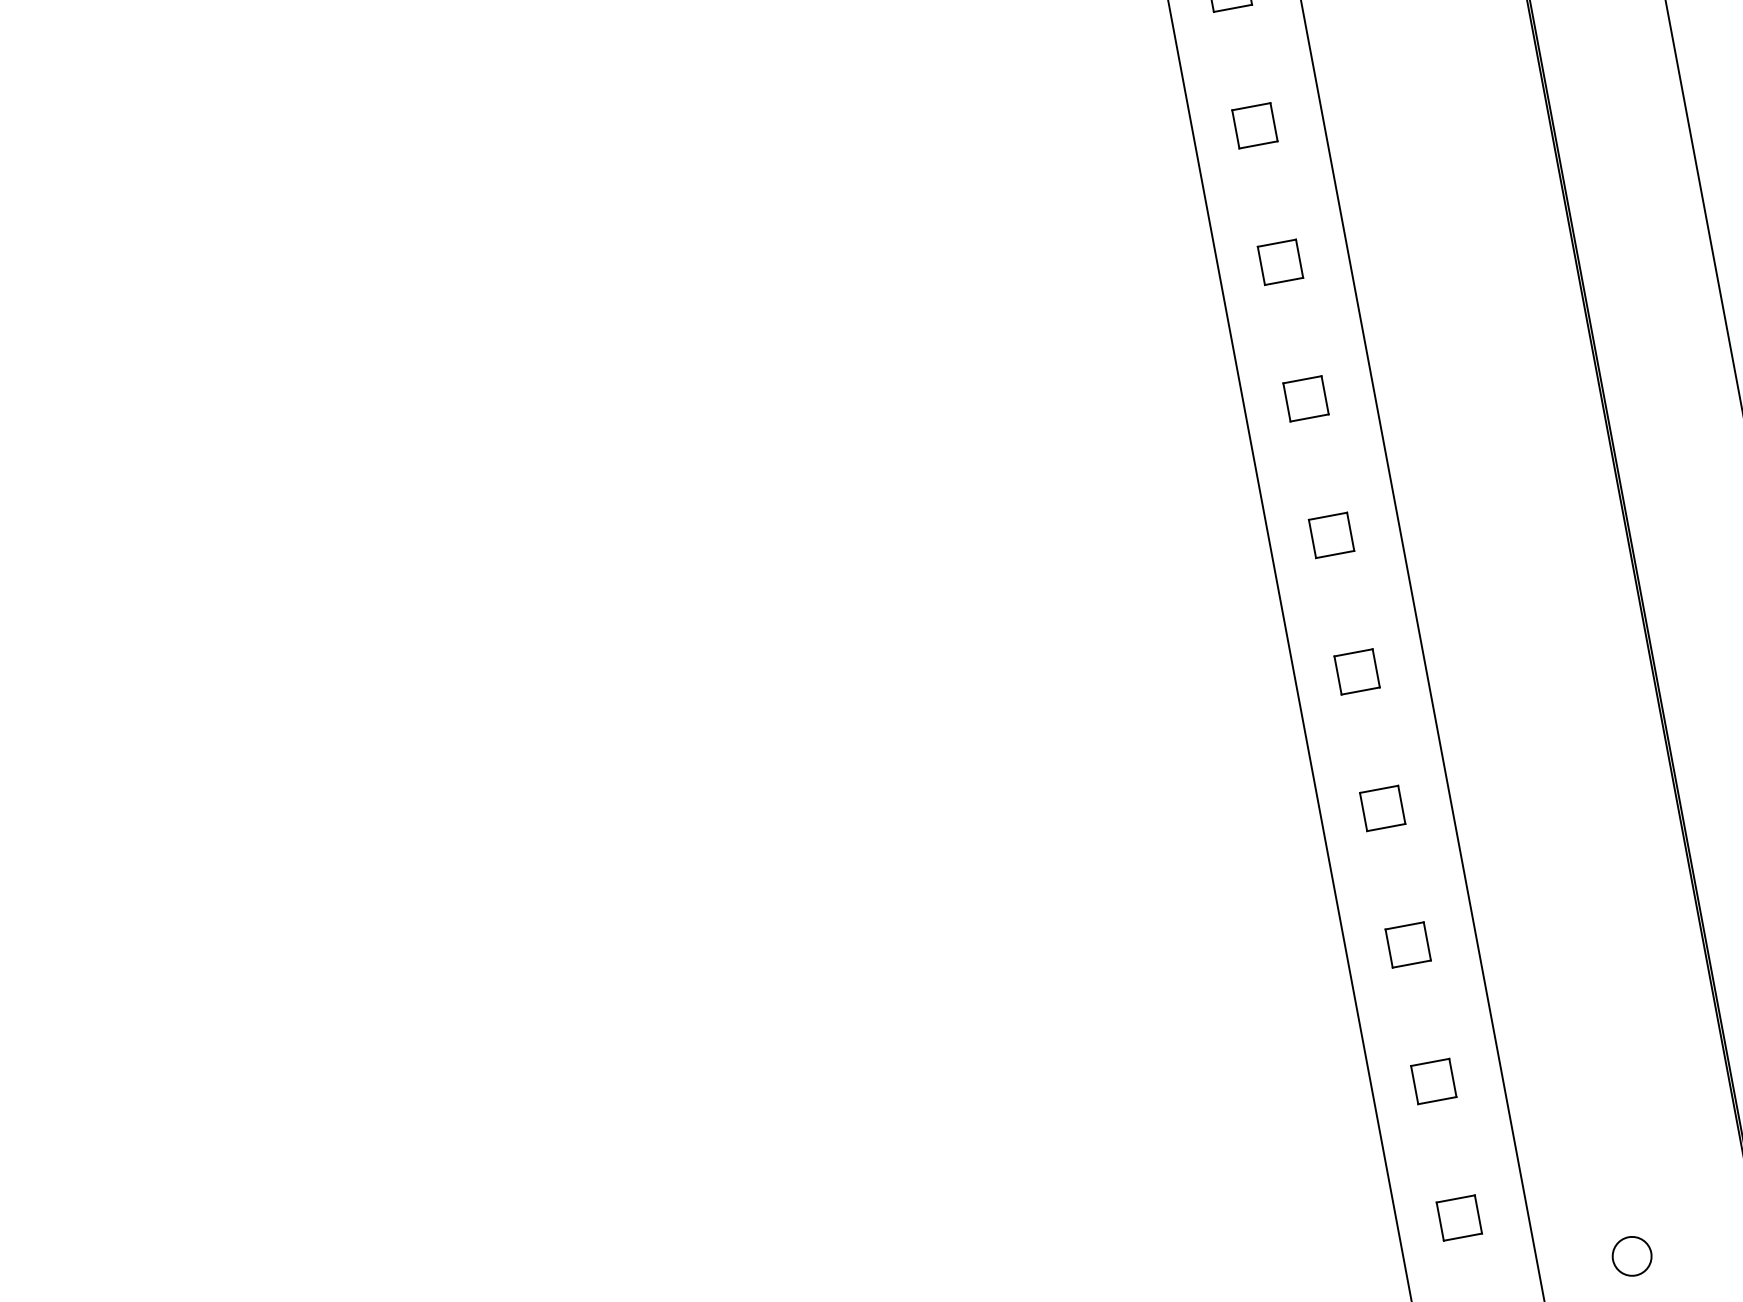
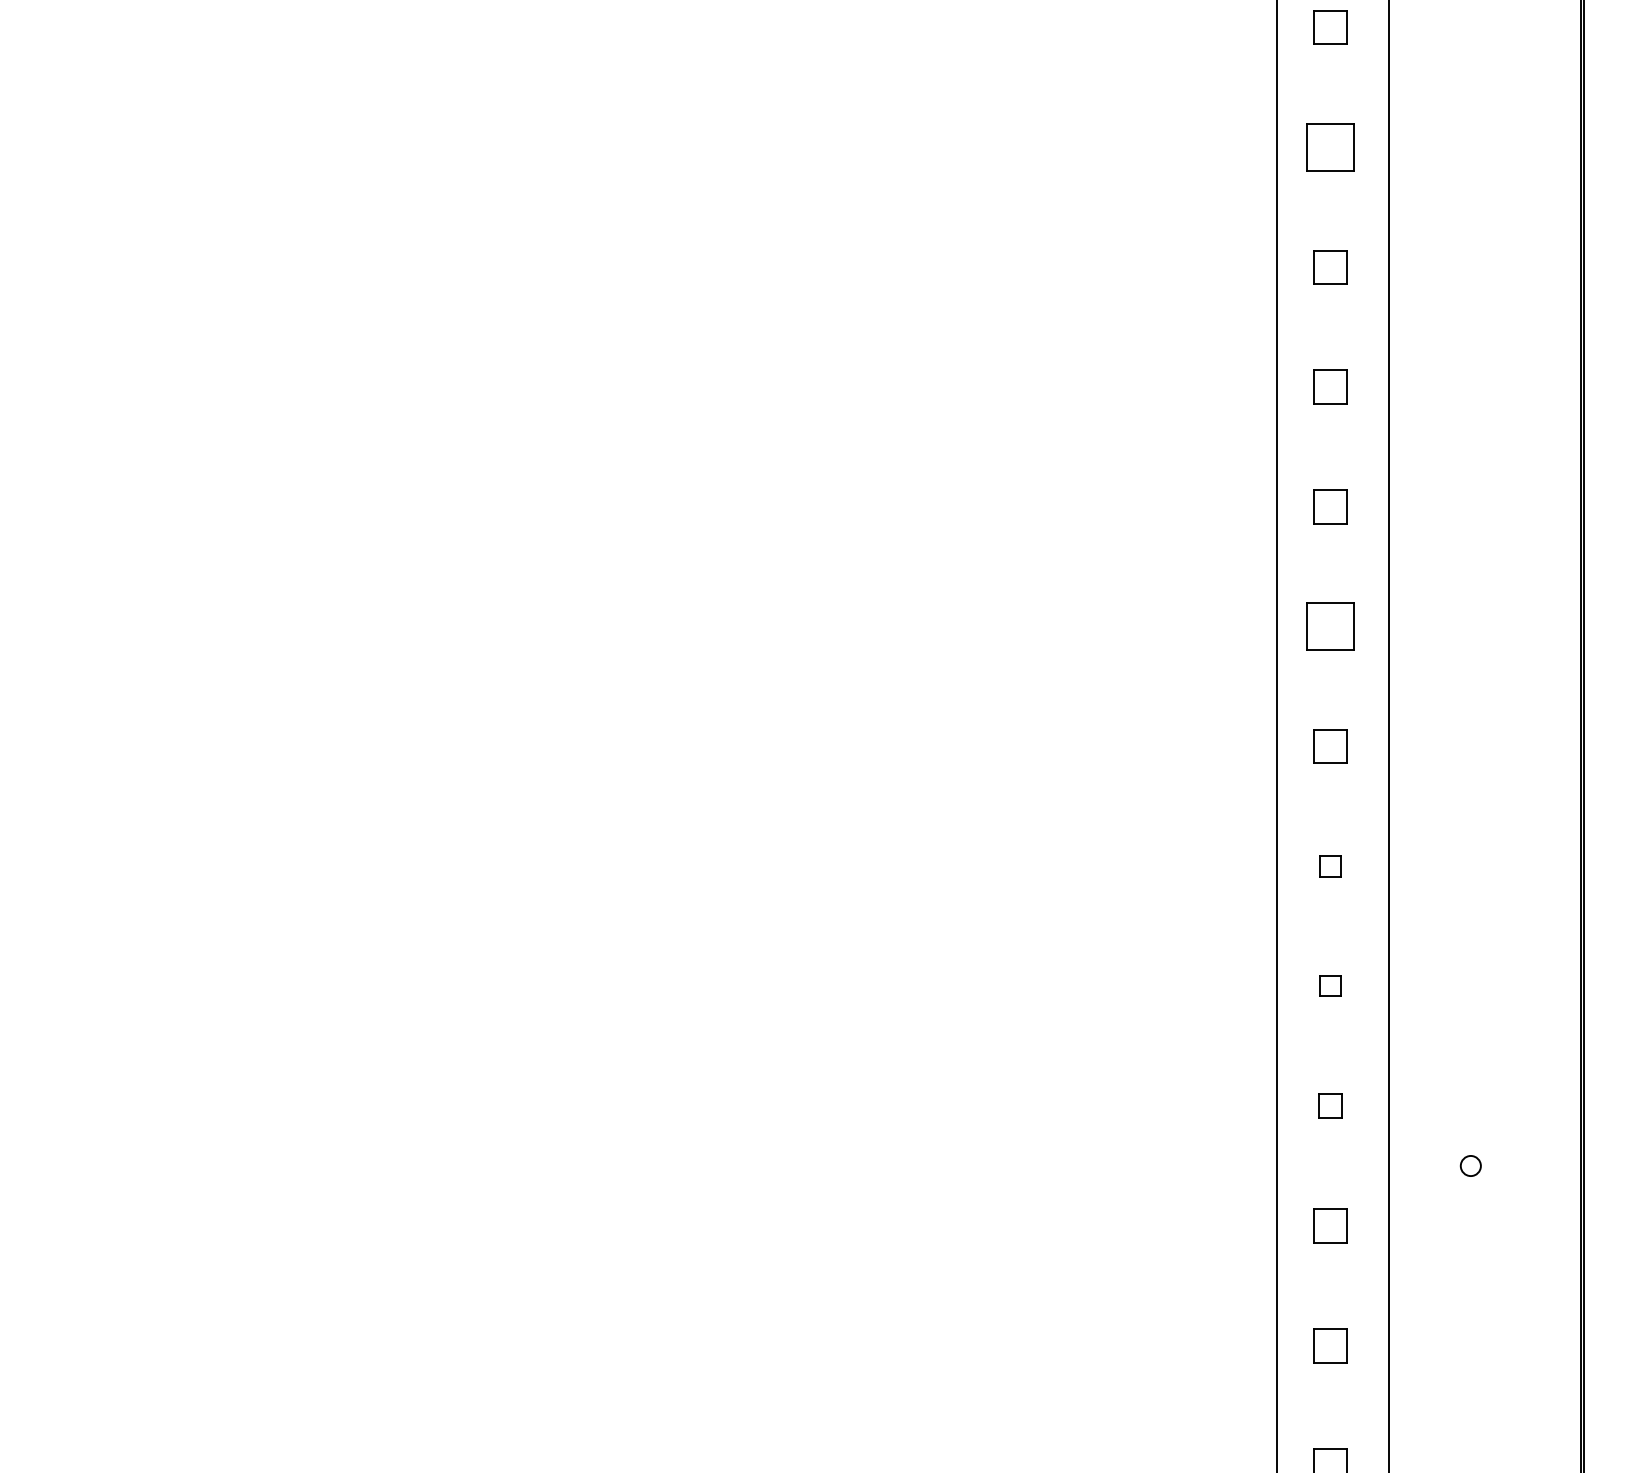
part: (1255, 125) -> (1330, 147), size x1.4
part: (1357, 671) -> (1330, 626), size x1.4
part: (1408, 945) -> (1330, 866), size x0.6
part: (1433, 1081) -> (1330, 986), size x0.6
part: (1459, 1217) -> (1330, 1105), size x0.7
circle: (1631, 1255) -> (1470, 1165), size x0.6

